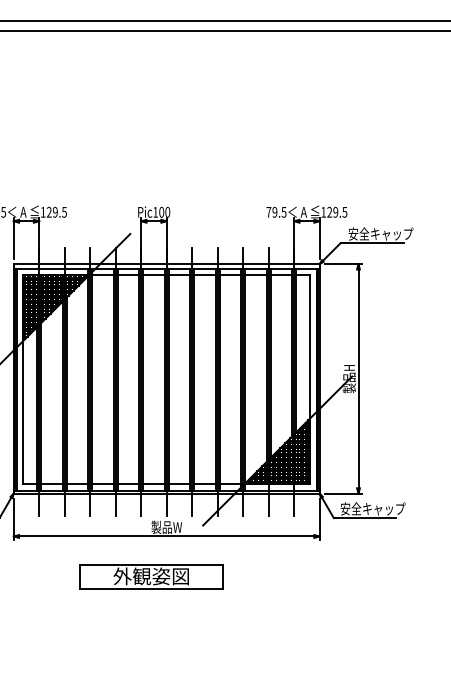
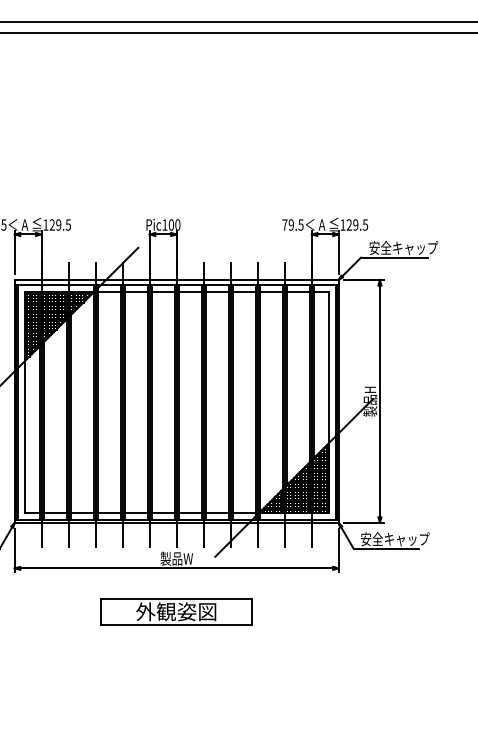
part: (151, 576) -> (176, 611), moved

